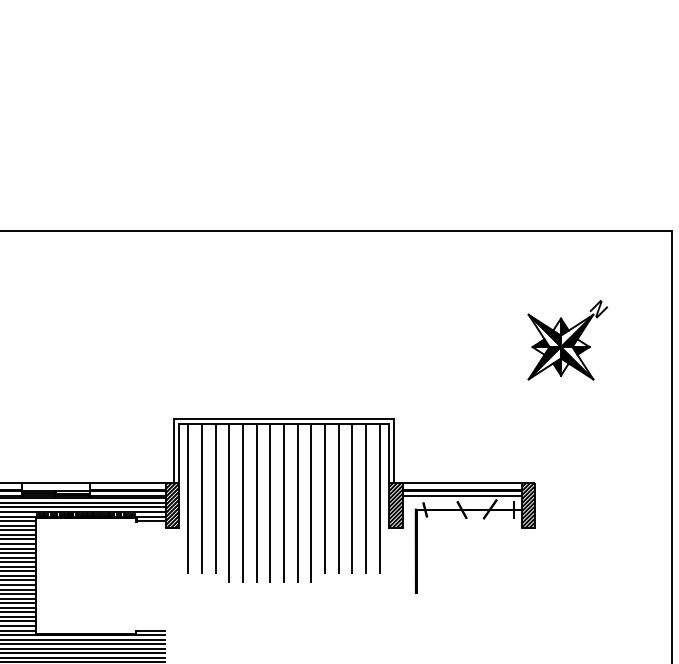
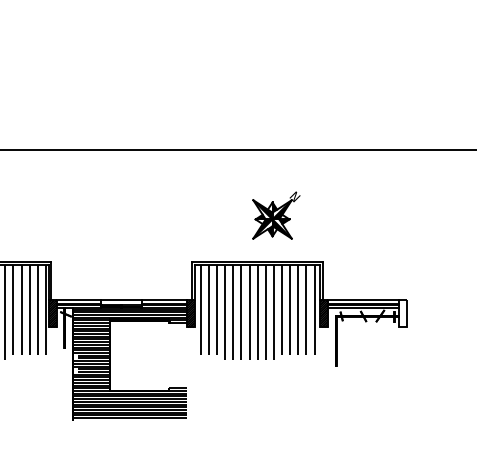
part: (567, 340) -> (276, 215), moved
hatch: (529, 504) -> (403, 313), removed

